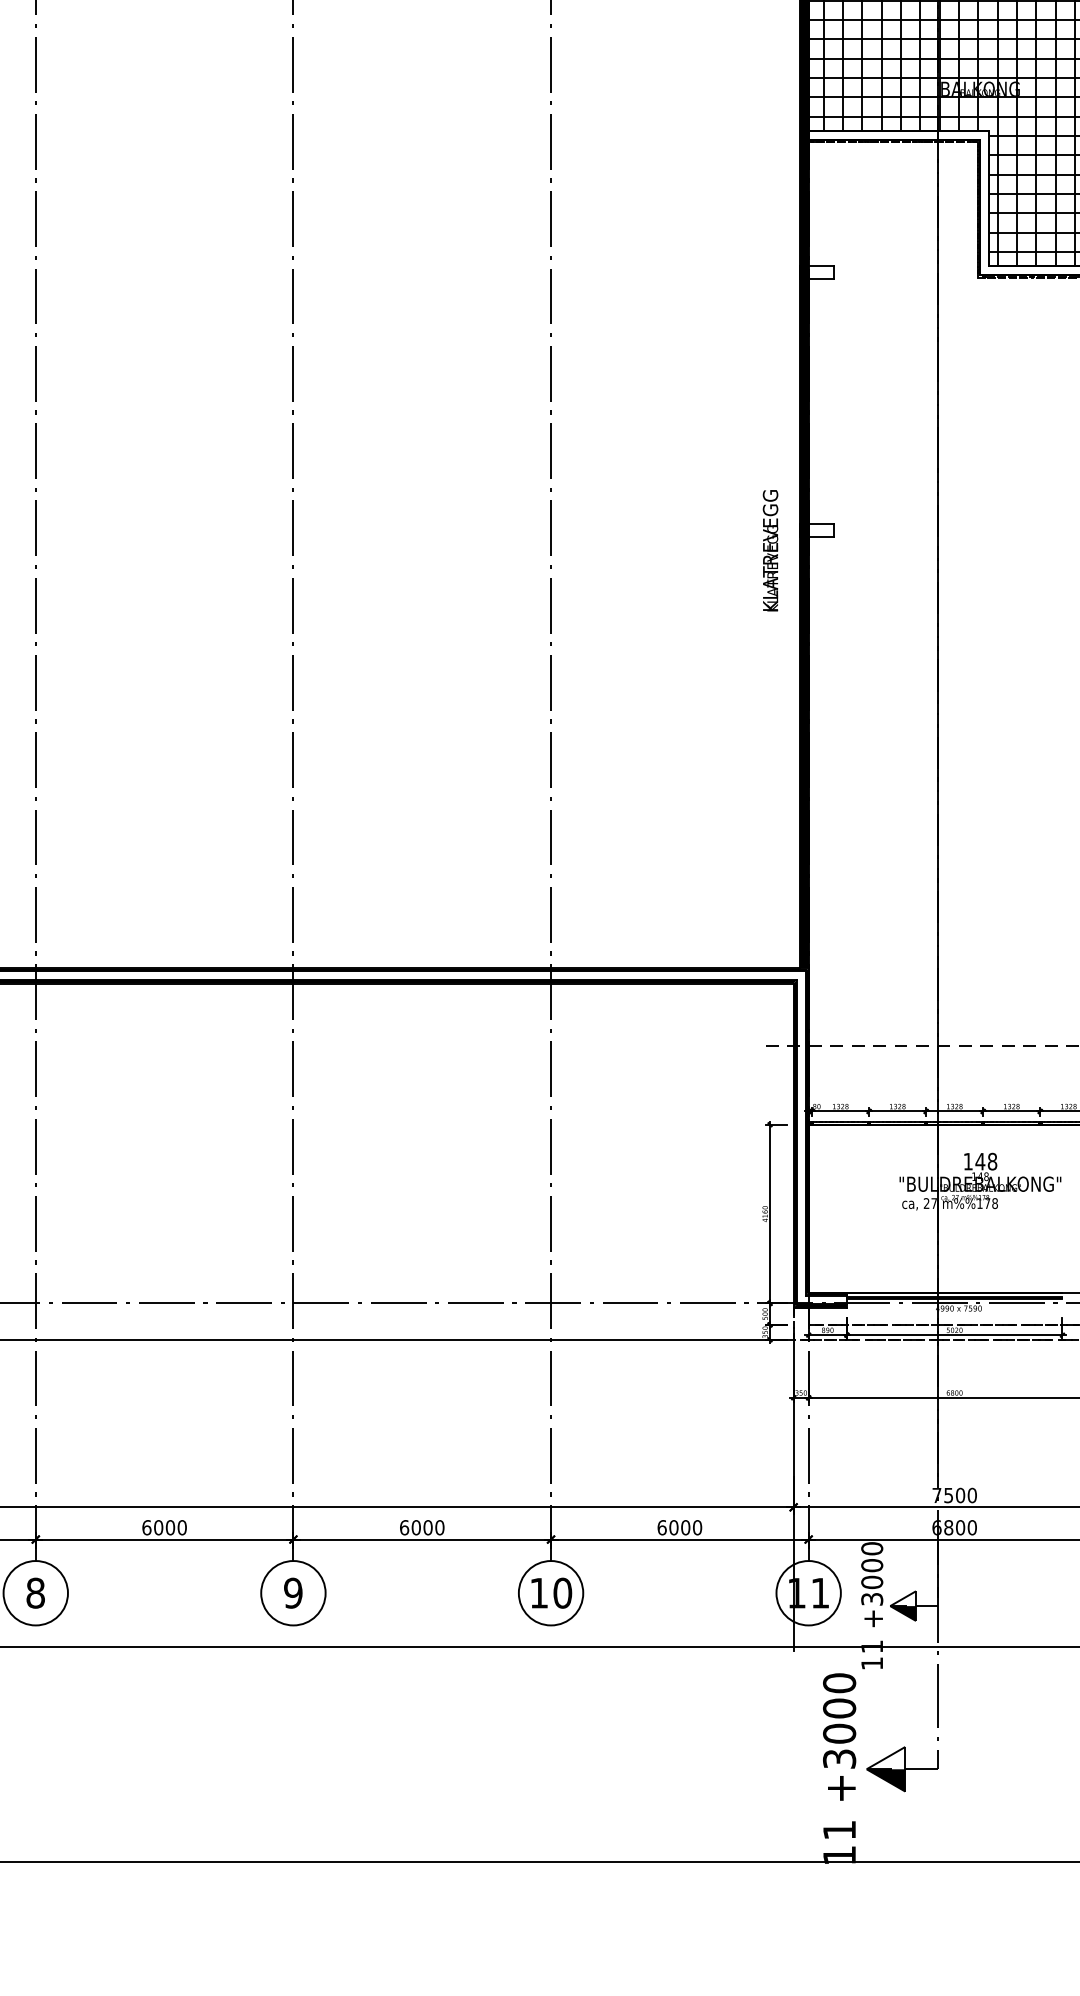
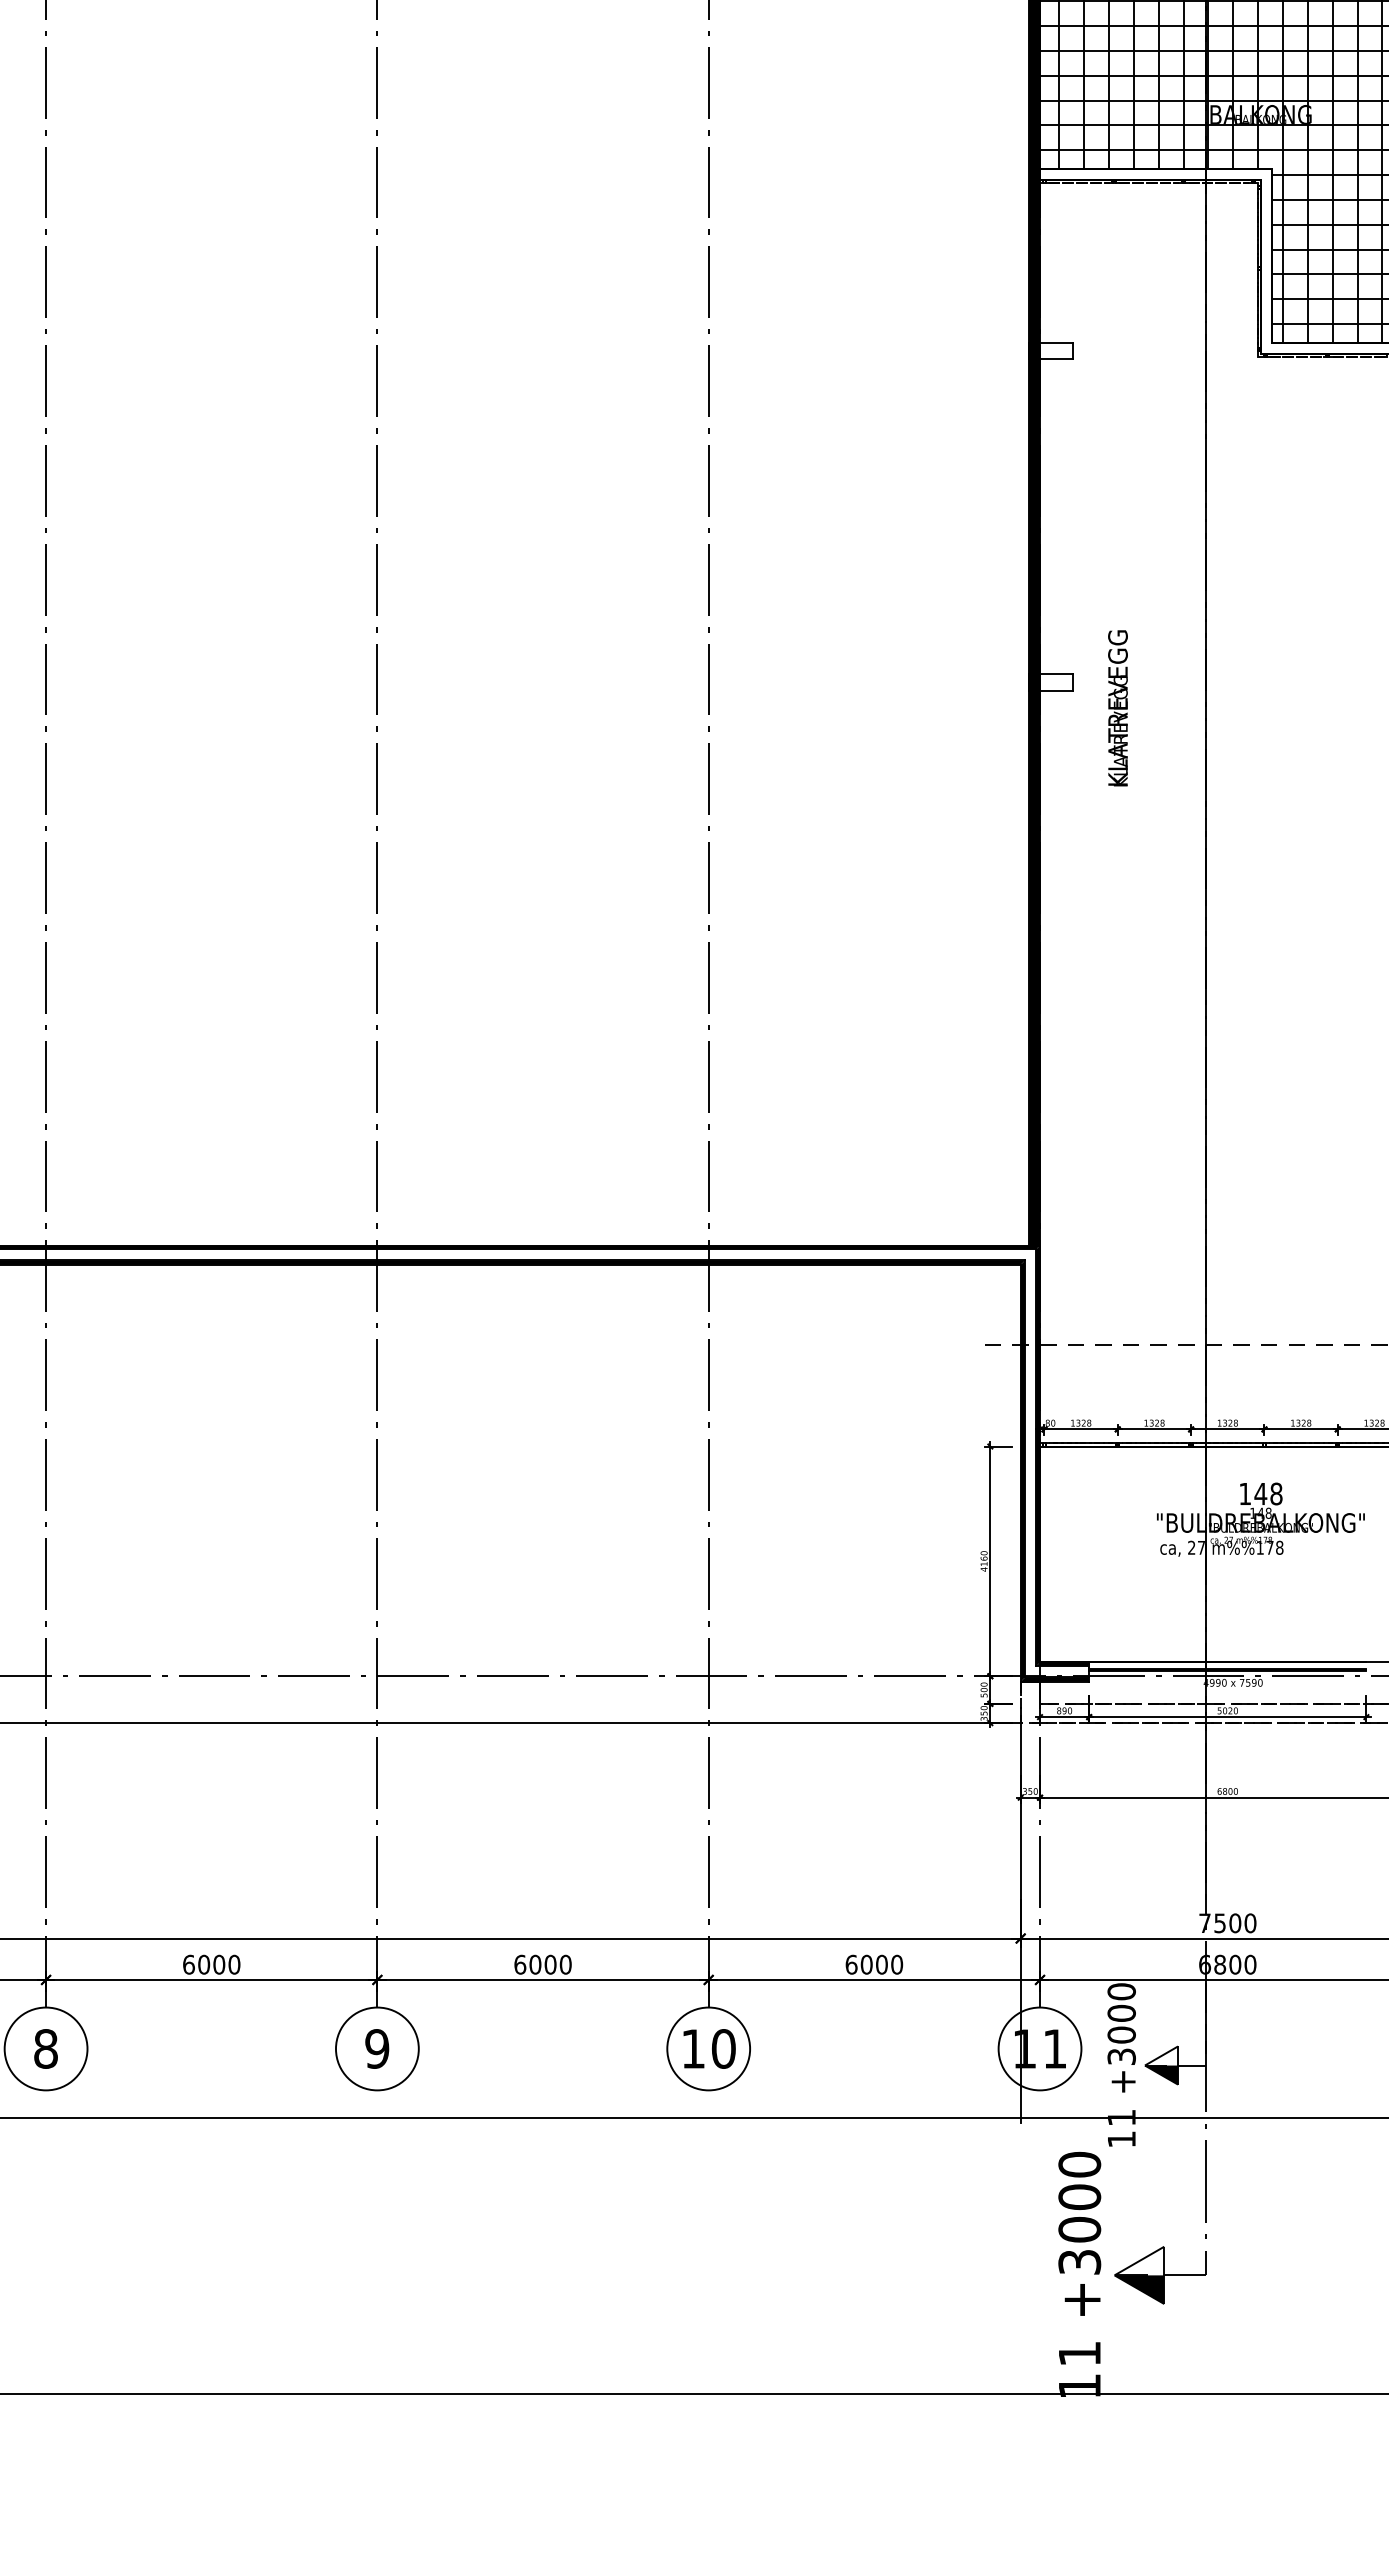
text: (770, 550) -> (1117, 708), moved

